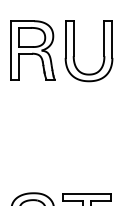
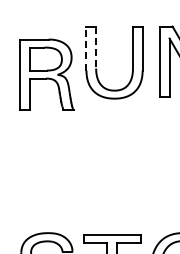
line: (74, 38) -> (96, 47), solid -> dashed
line: (65, 39) -> (86, 48), solid -> dashed
part: (32, 50) -> (46, 74), moved

